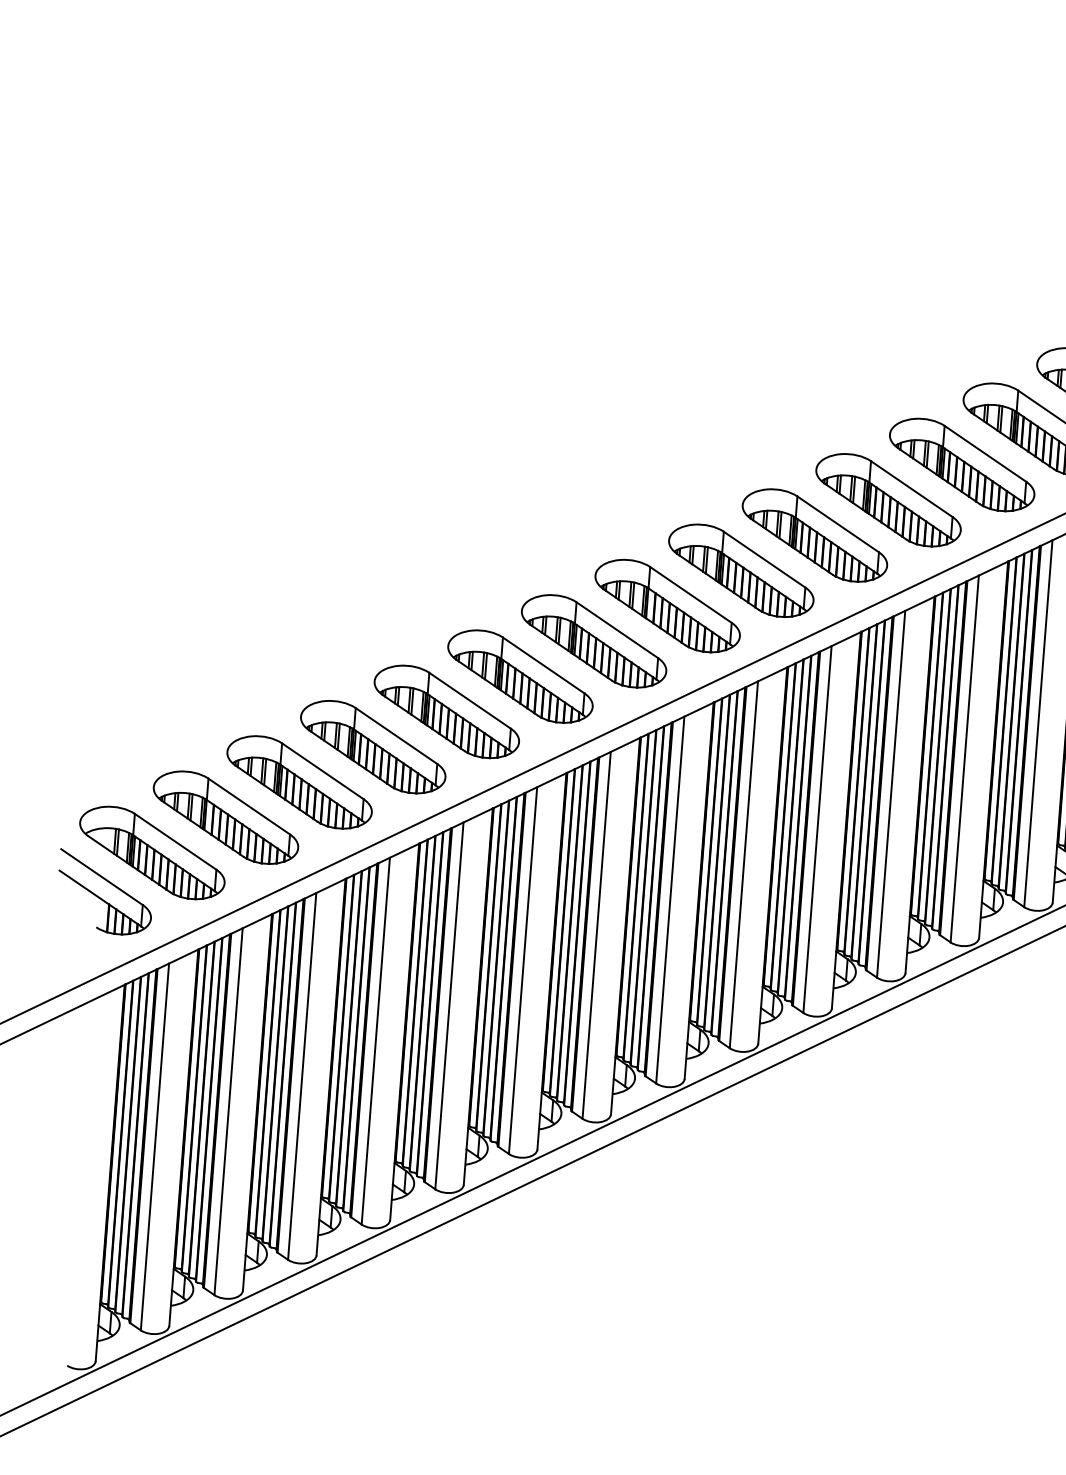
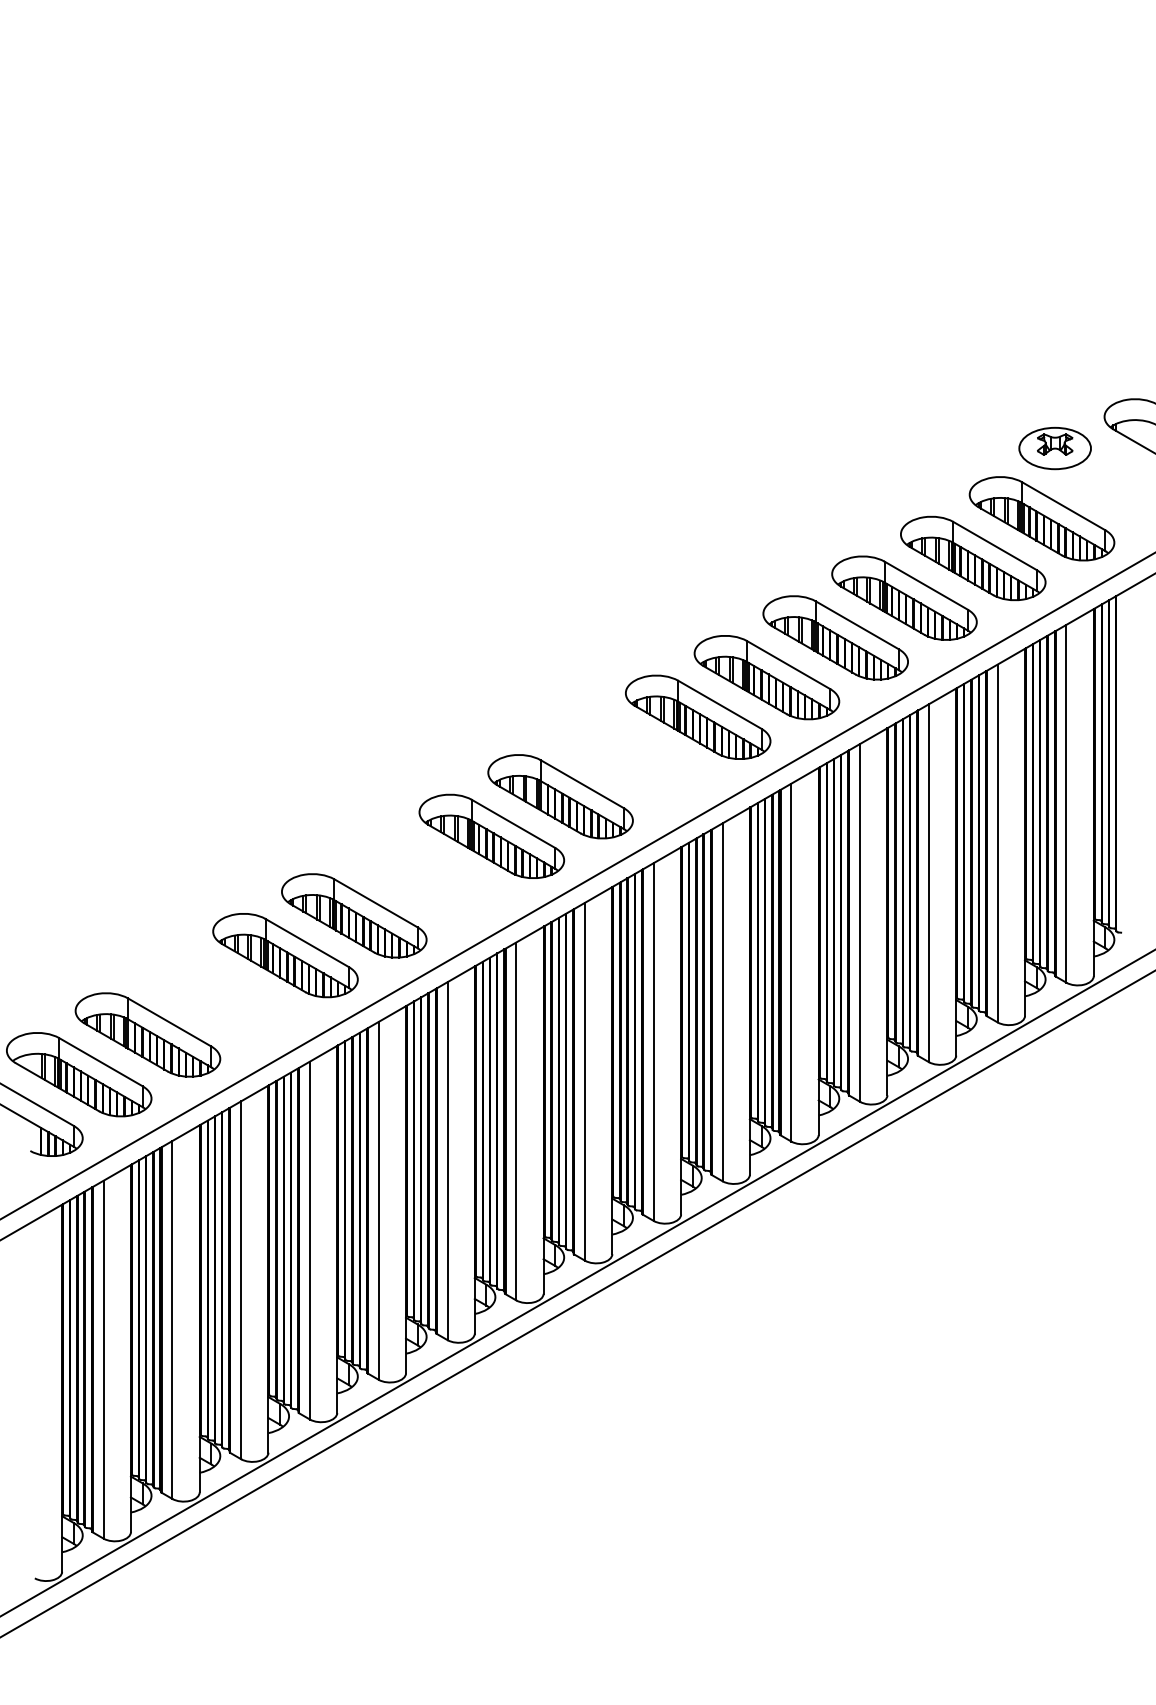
part: (741, 570) -> (629, 756), removed
part: (519, 675) -> (422, 875), removed
part: (299, 781) -> (216, 994), removed

